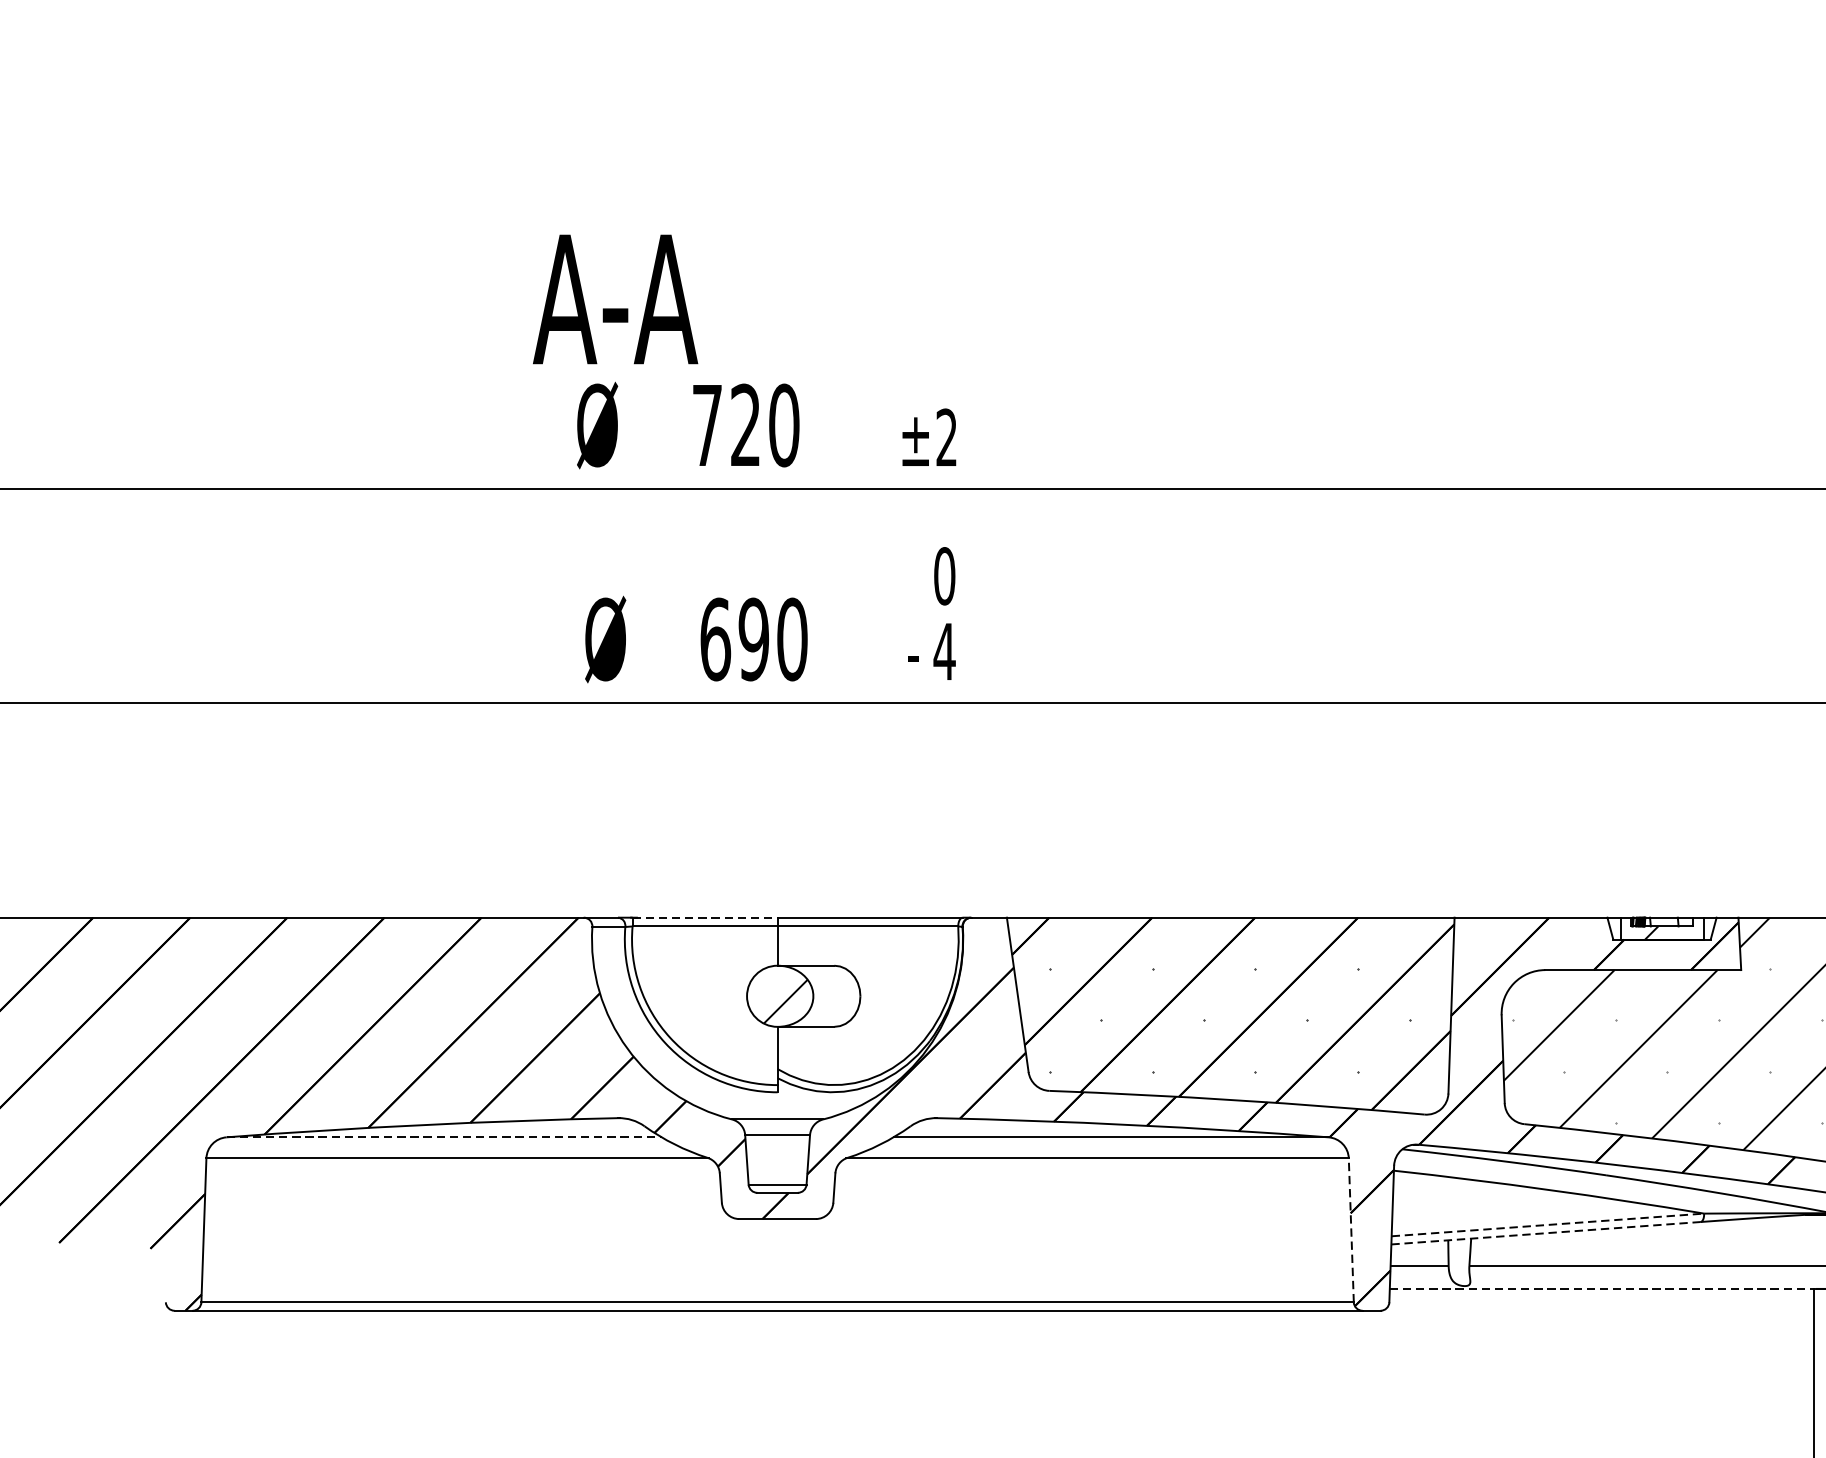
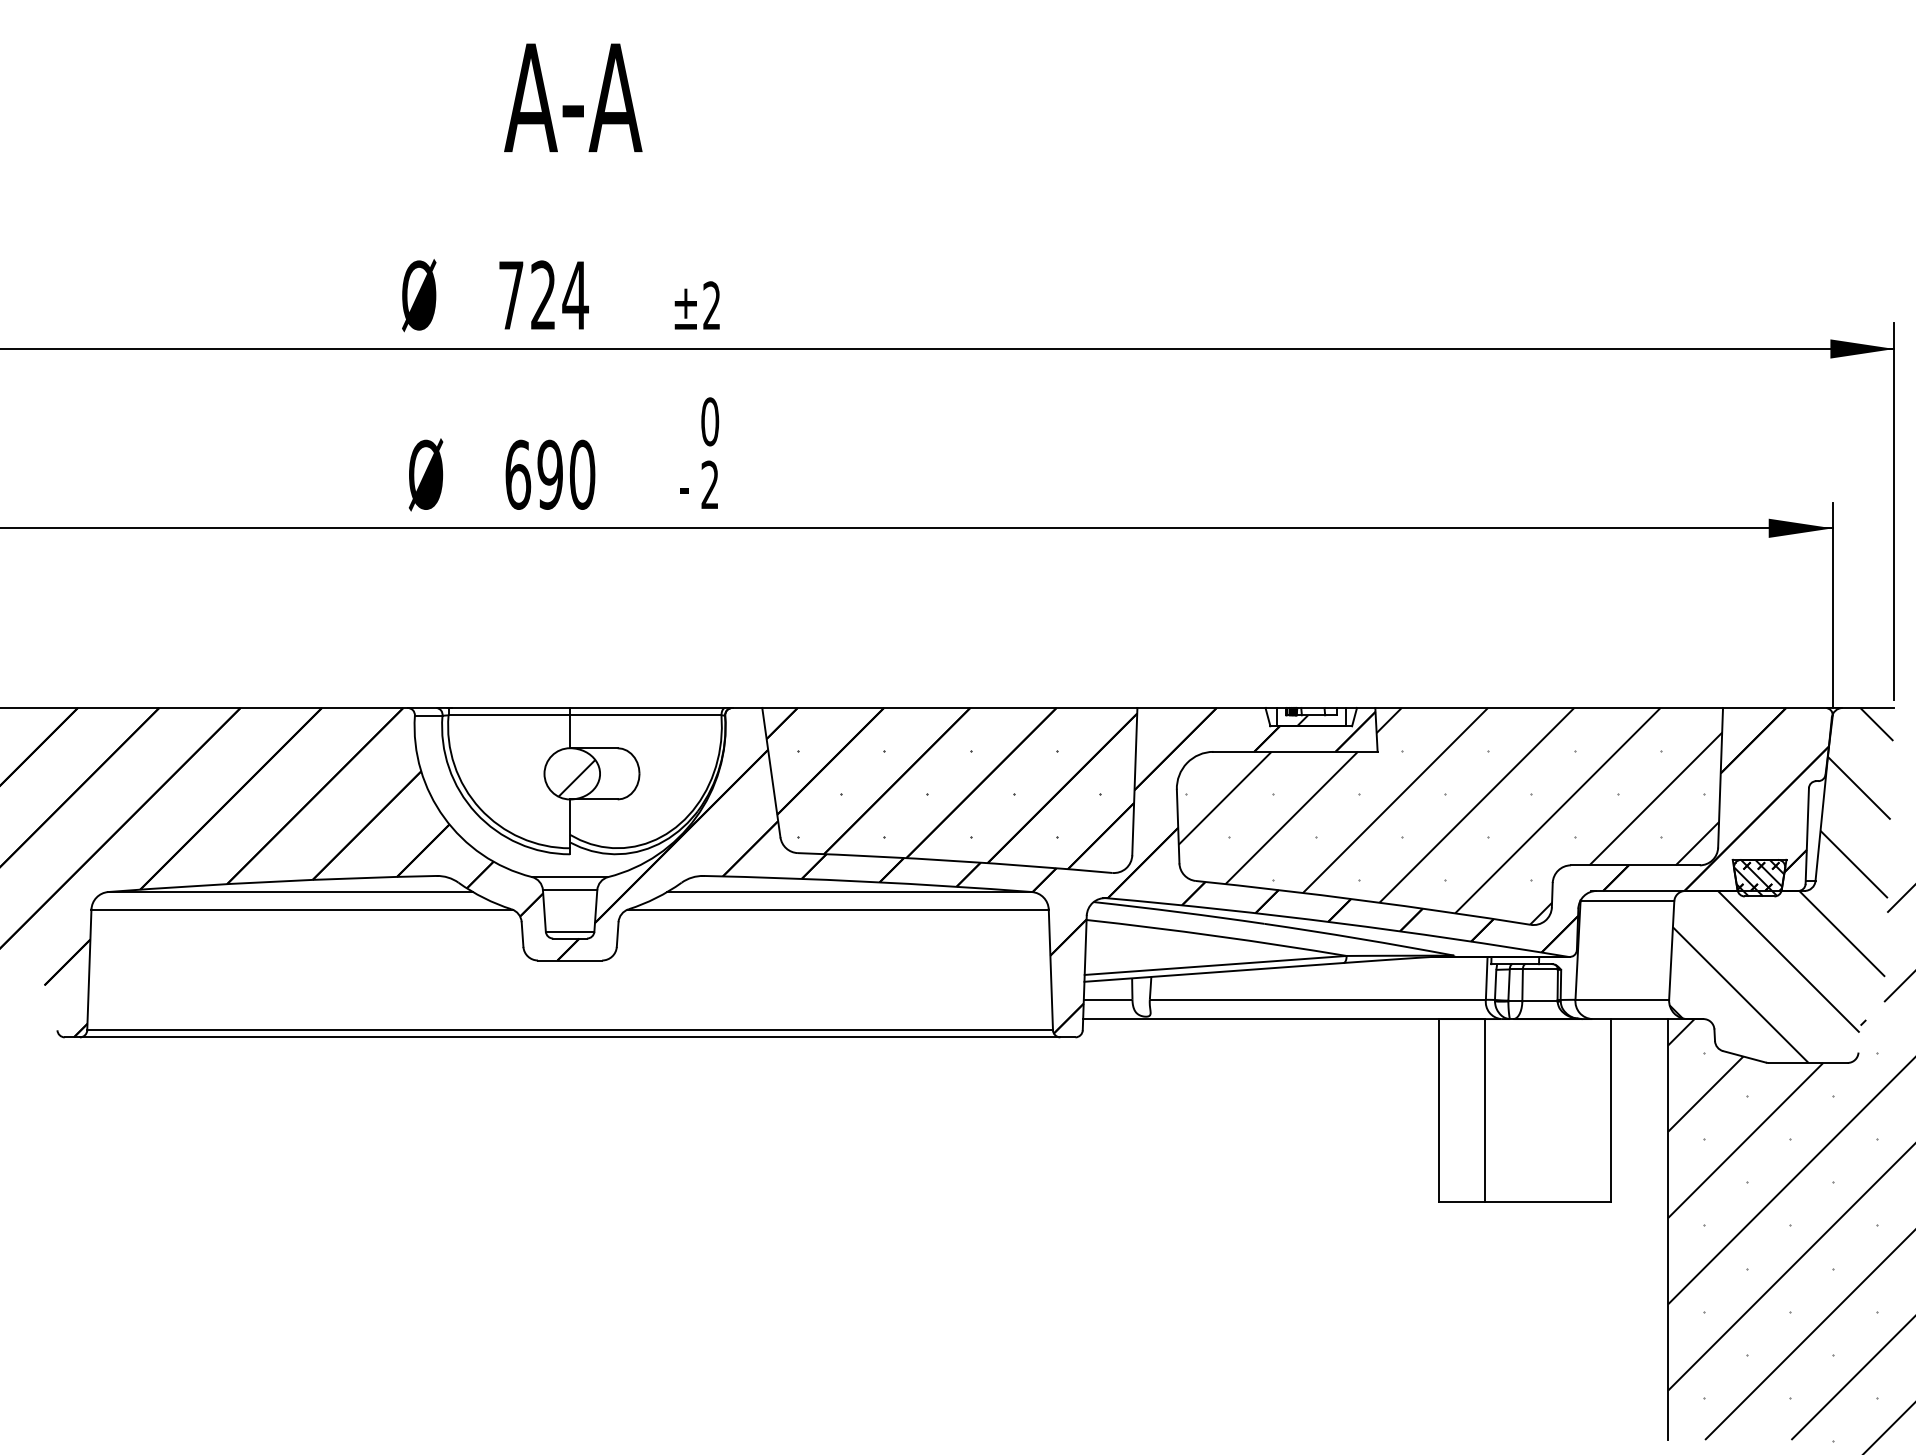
text: (615, 298) -> (573, 97), moved
text: (784, 425) -> (575, 295), 720 -> 724
text: (943, 651) -> (709, 484), 4 -> 2
line: (705, 917) -> (509, 707), dashed -> solid
line: (445, 1137) -> (291, 892), dashed -> solid
line: (1548, 1224) -> (1216, 965), dashed -> solid
line: (1350, 1229) -> (1050, 969), dashed -> solid
line: (1546, 1233) -> (1214, 972), dashed -> solid
line: (1602, 1289) -> (1261, 1019), dashed -> solid

